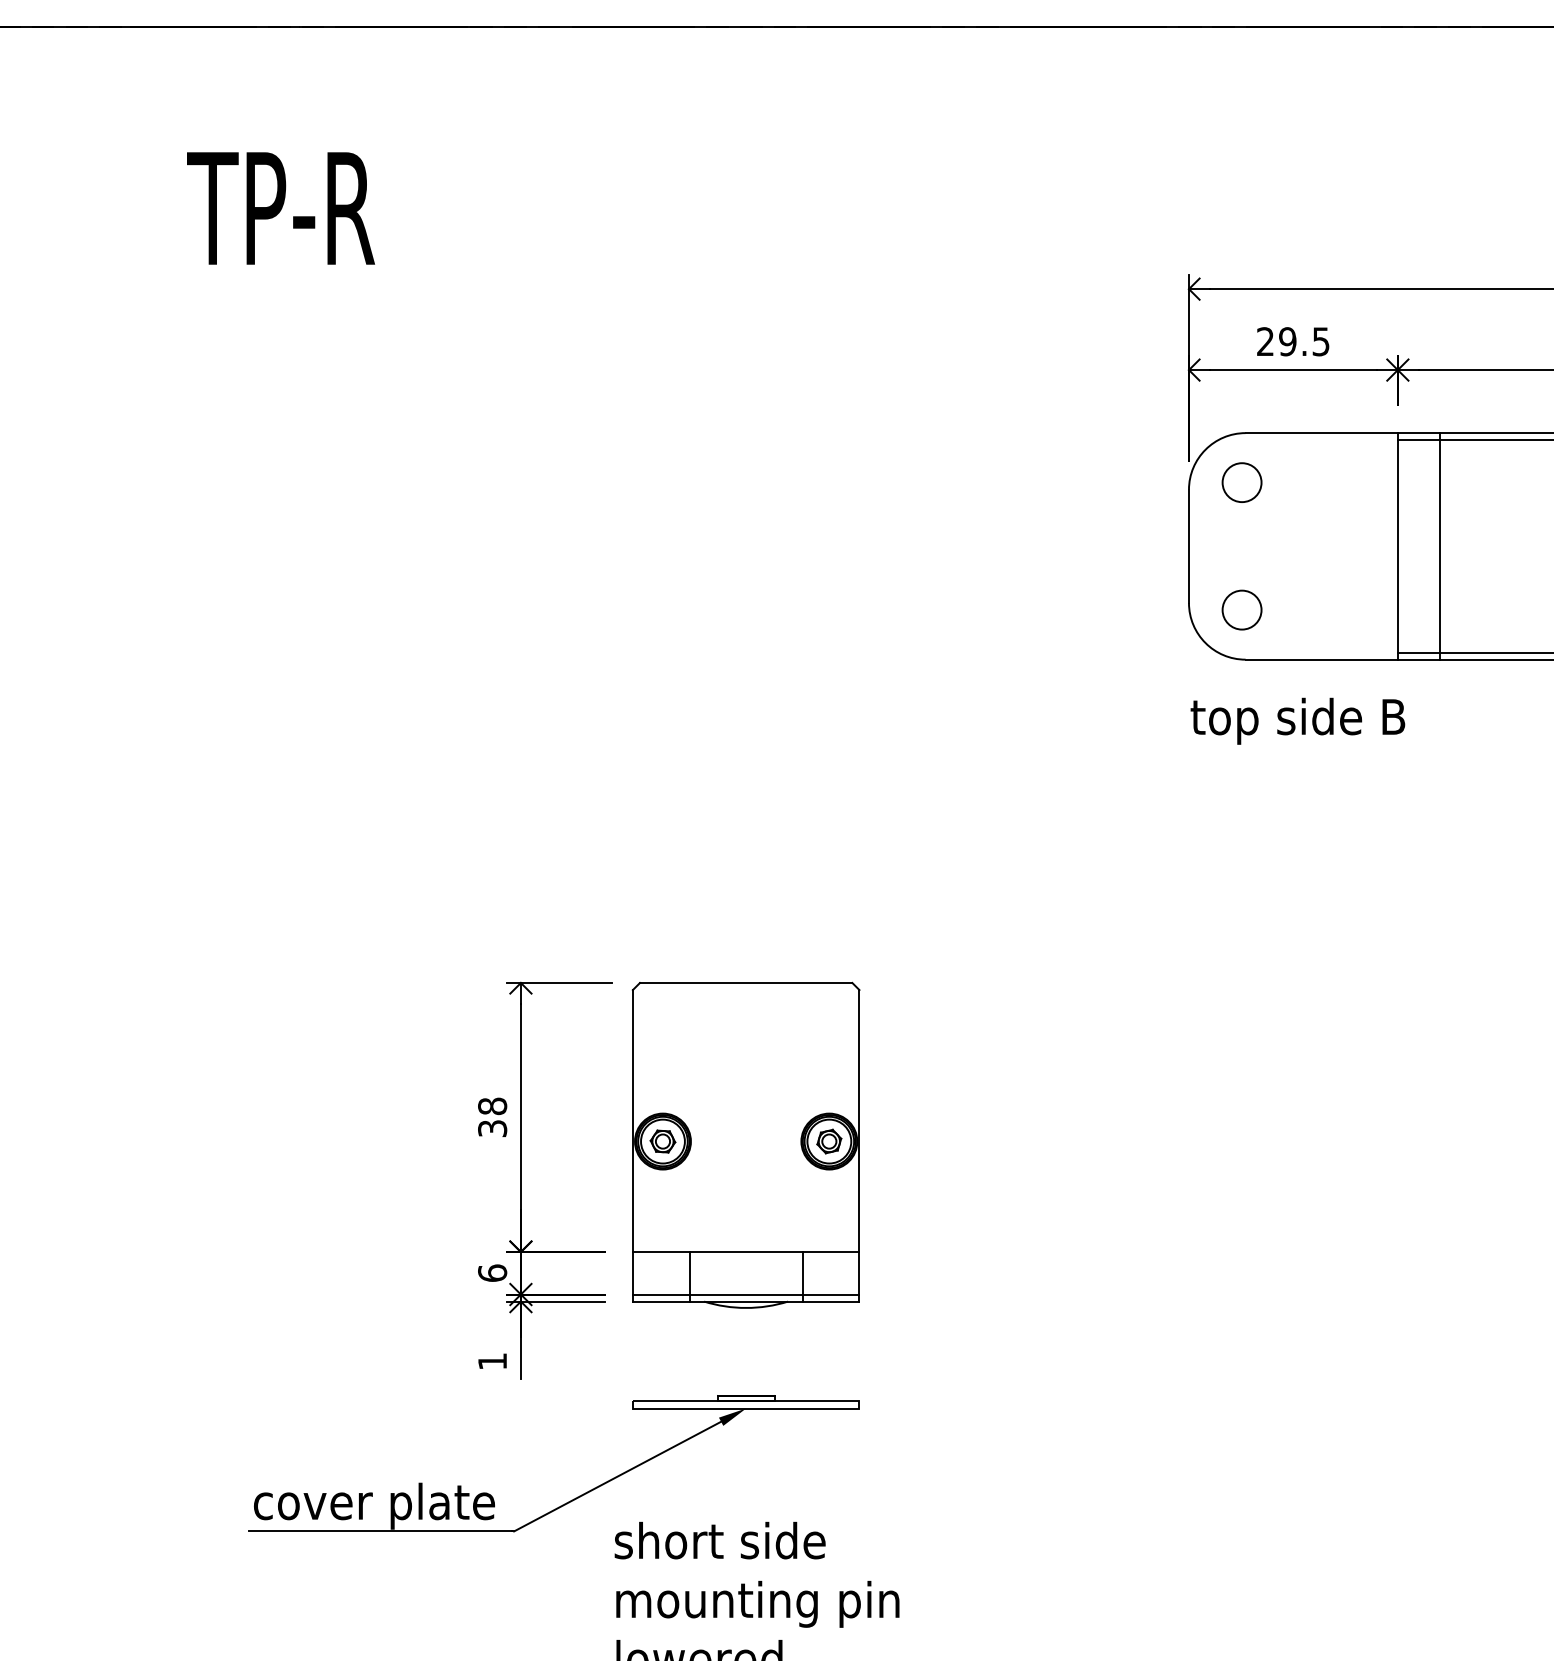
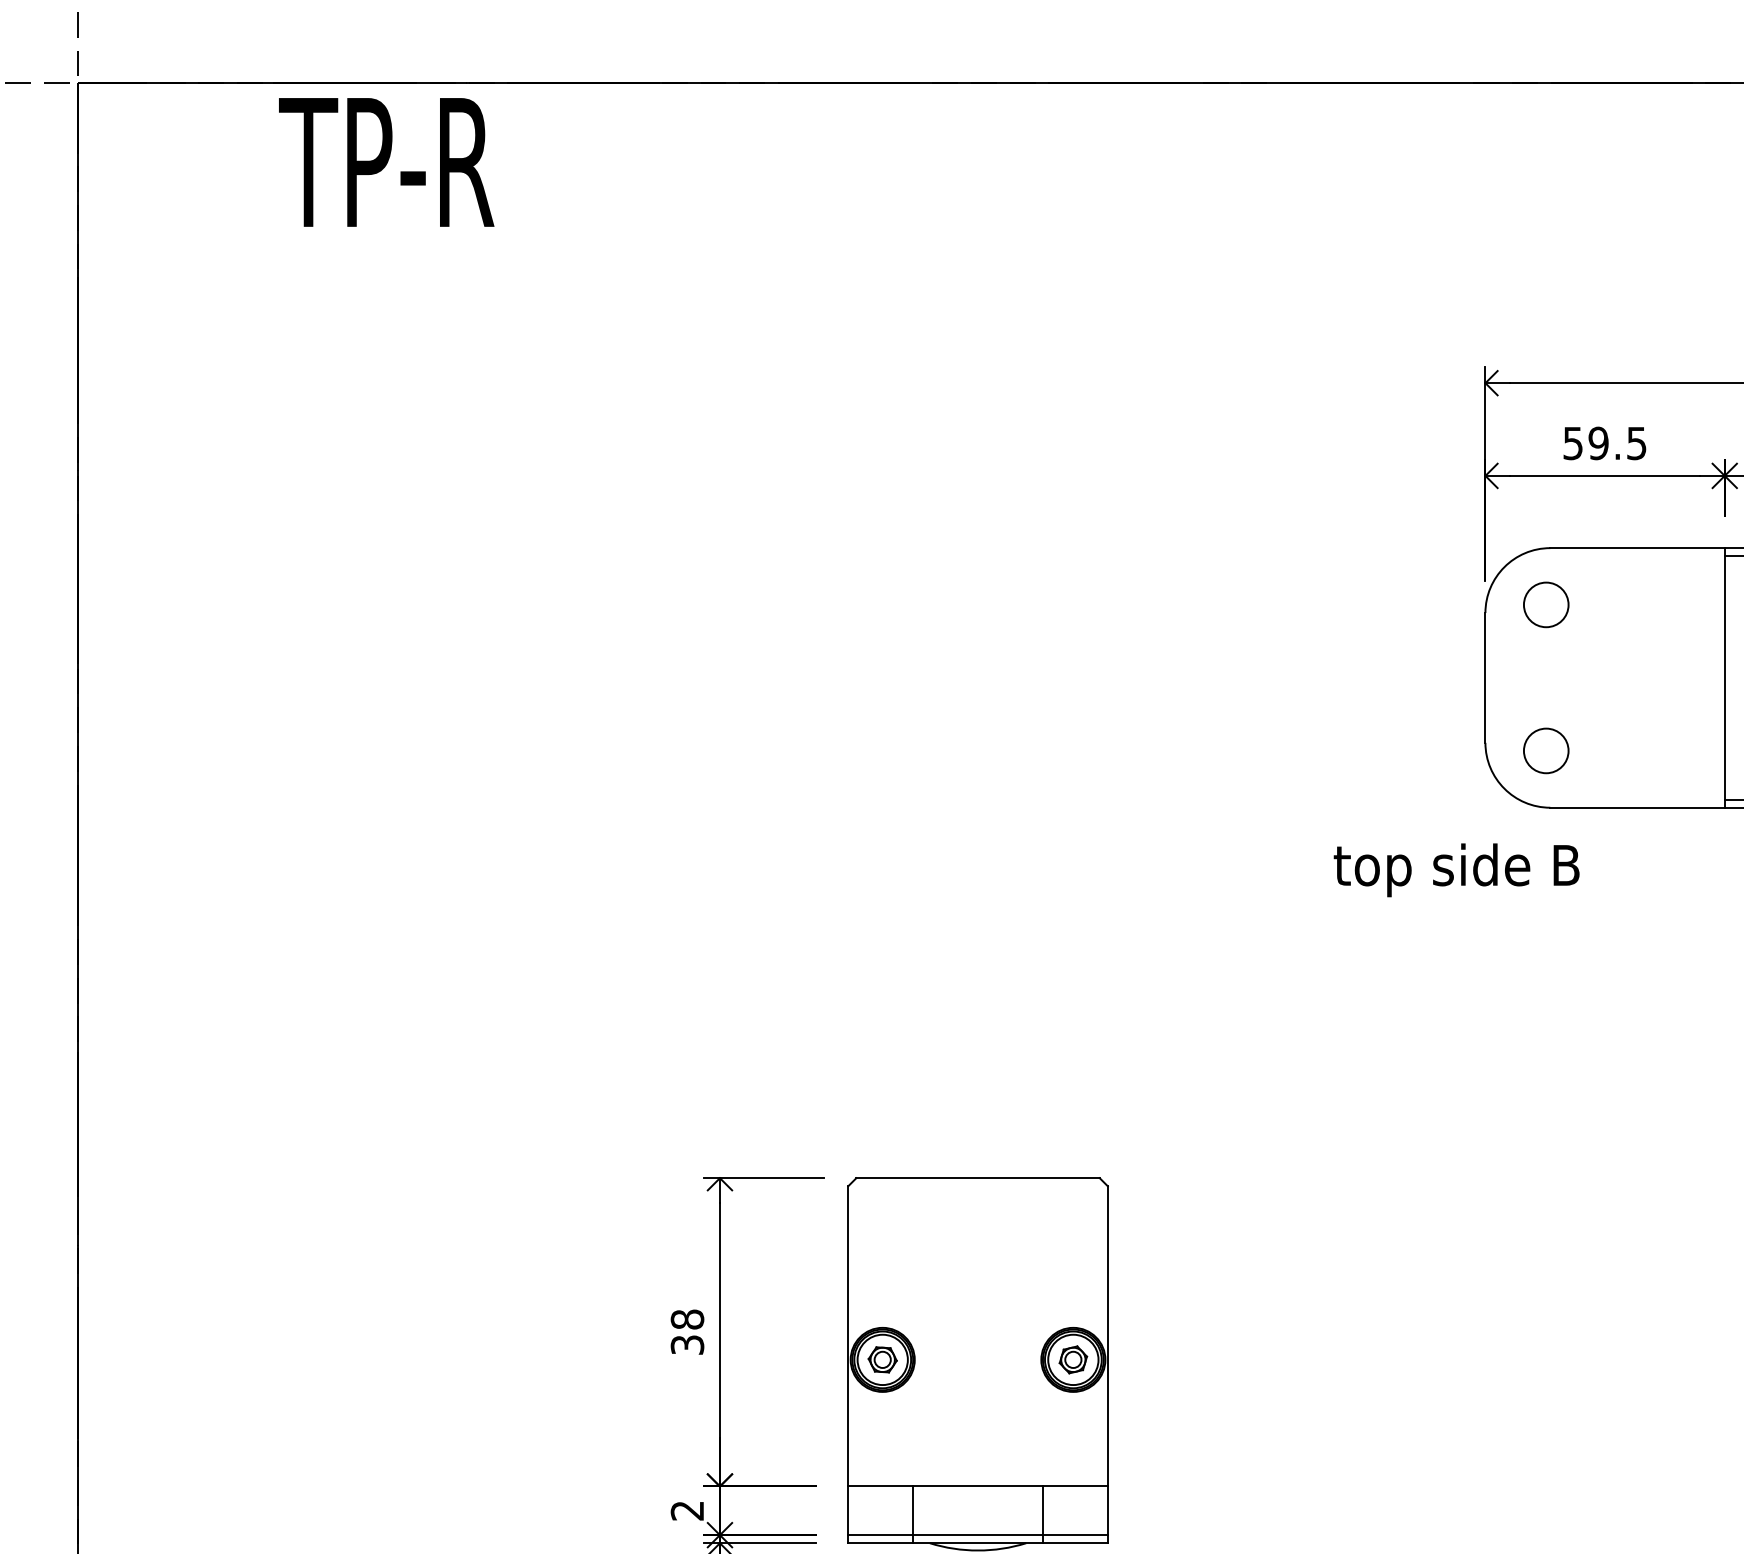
text: (280, 208) -> (386, 162), moved
text: (1265, 341) -> (1573, 443), 29.5 -> 59.5
text: (1297, 720) -> (1456, 869), moved
text: (492, 1272) -> (687, 1509), 6 -> 2

